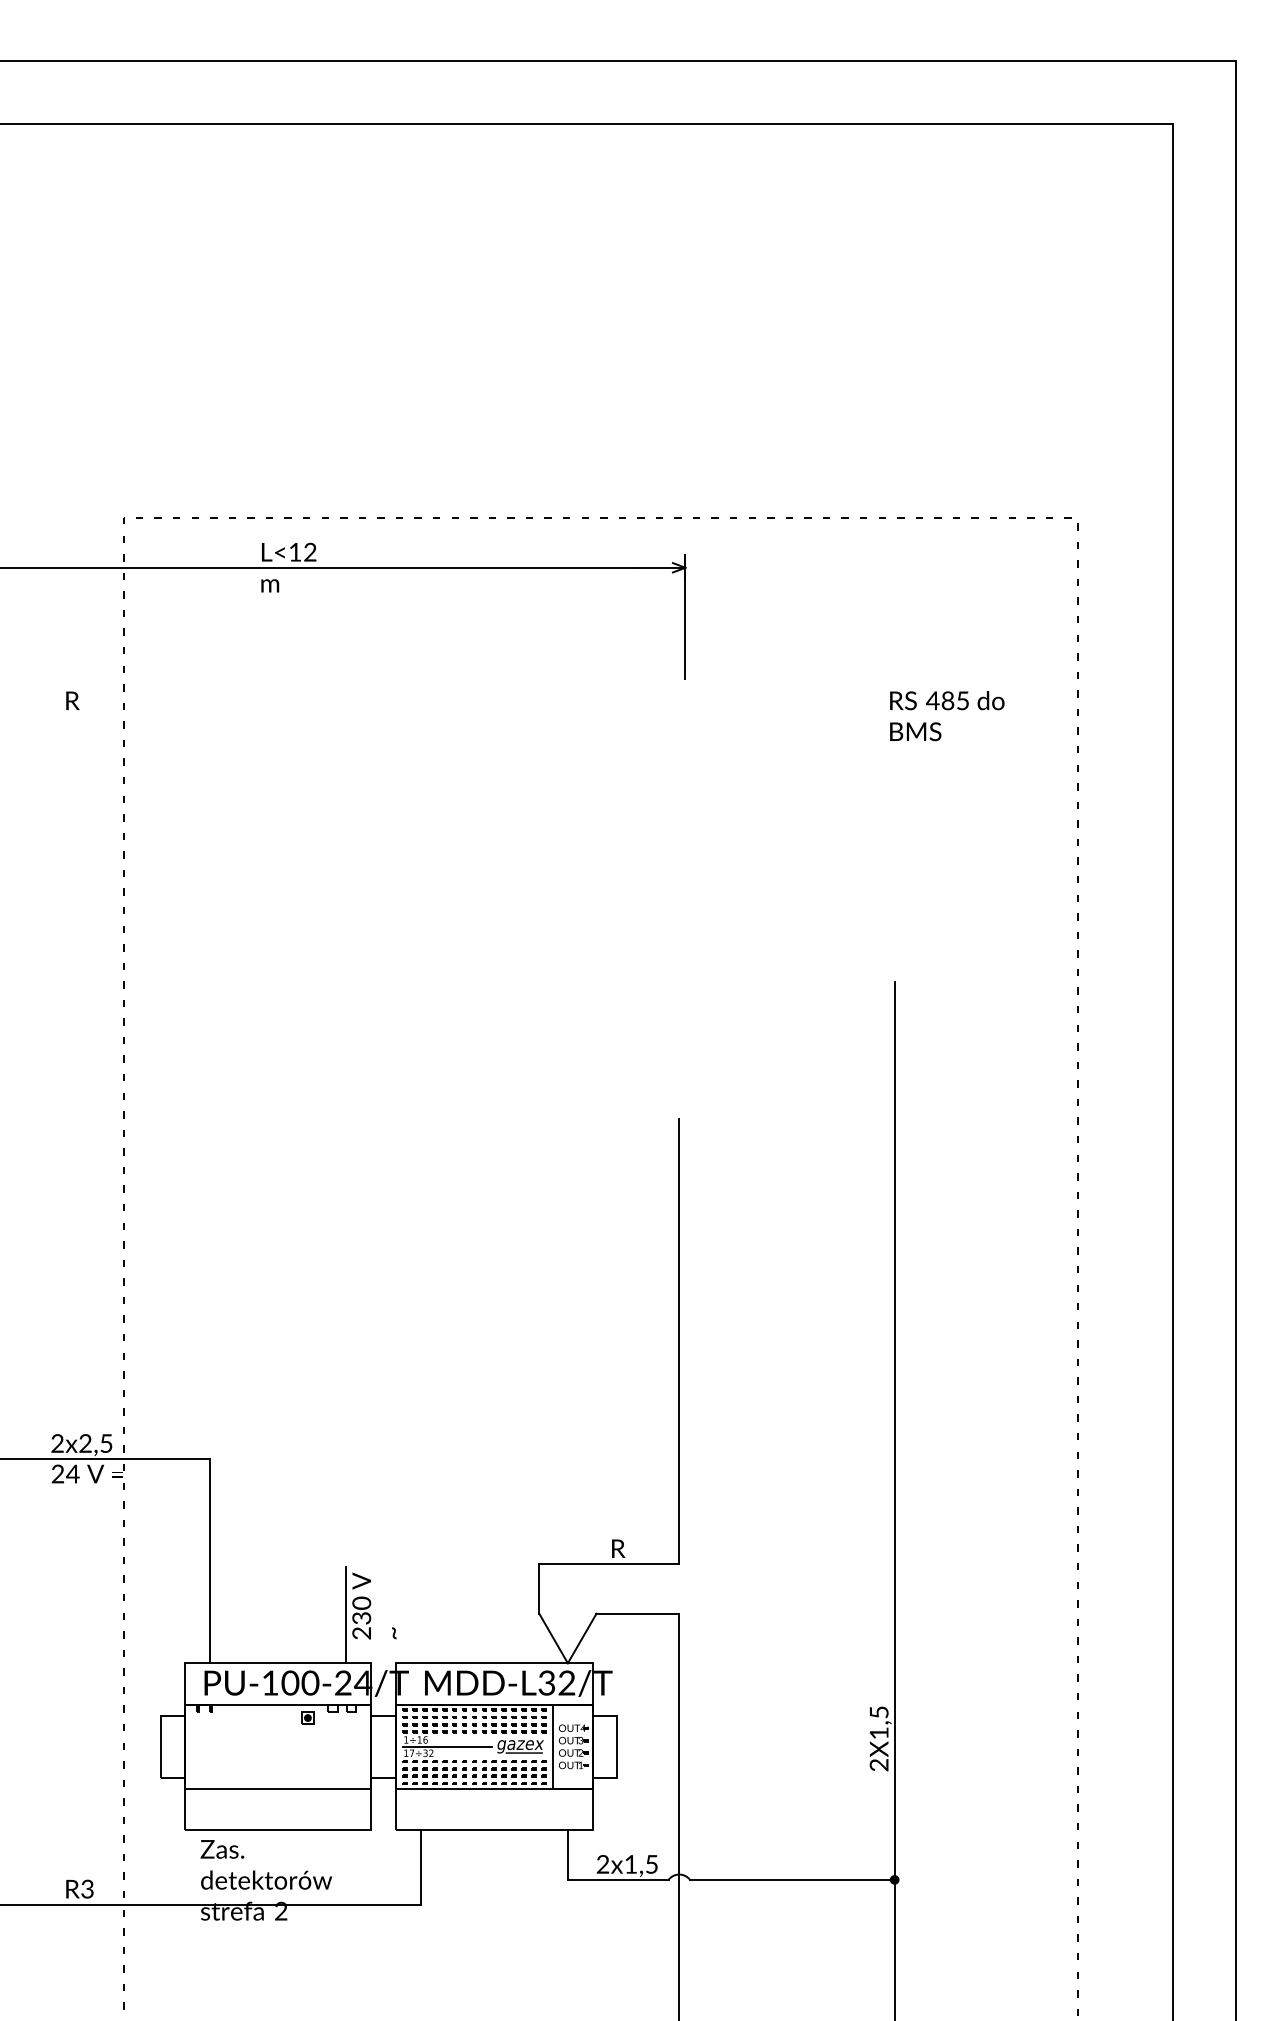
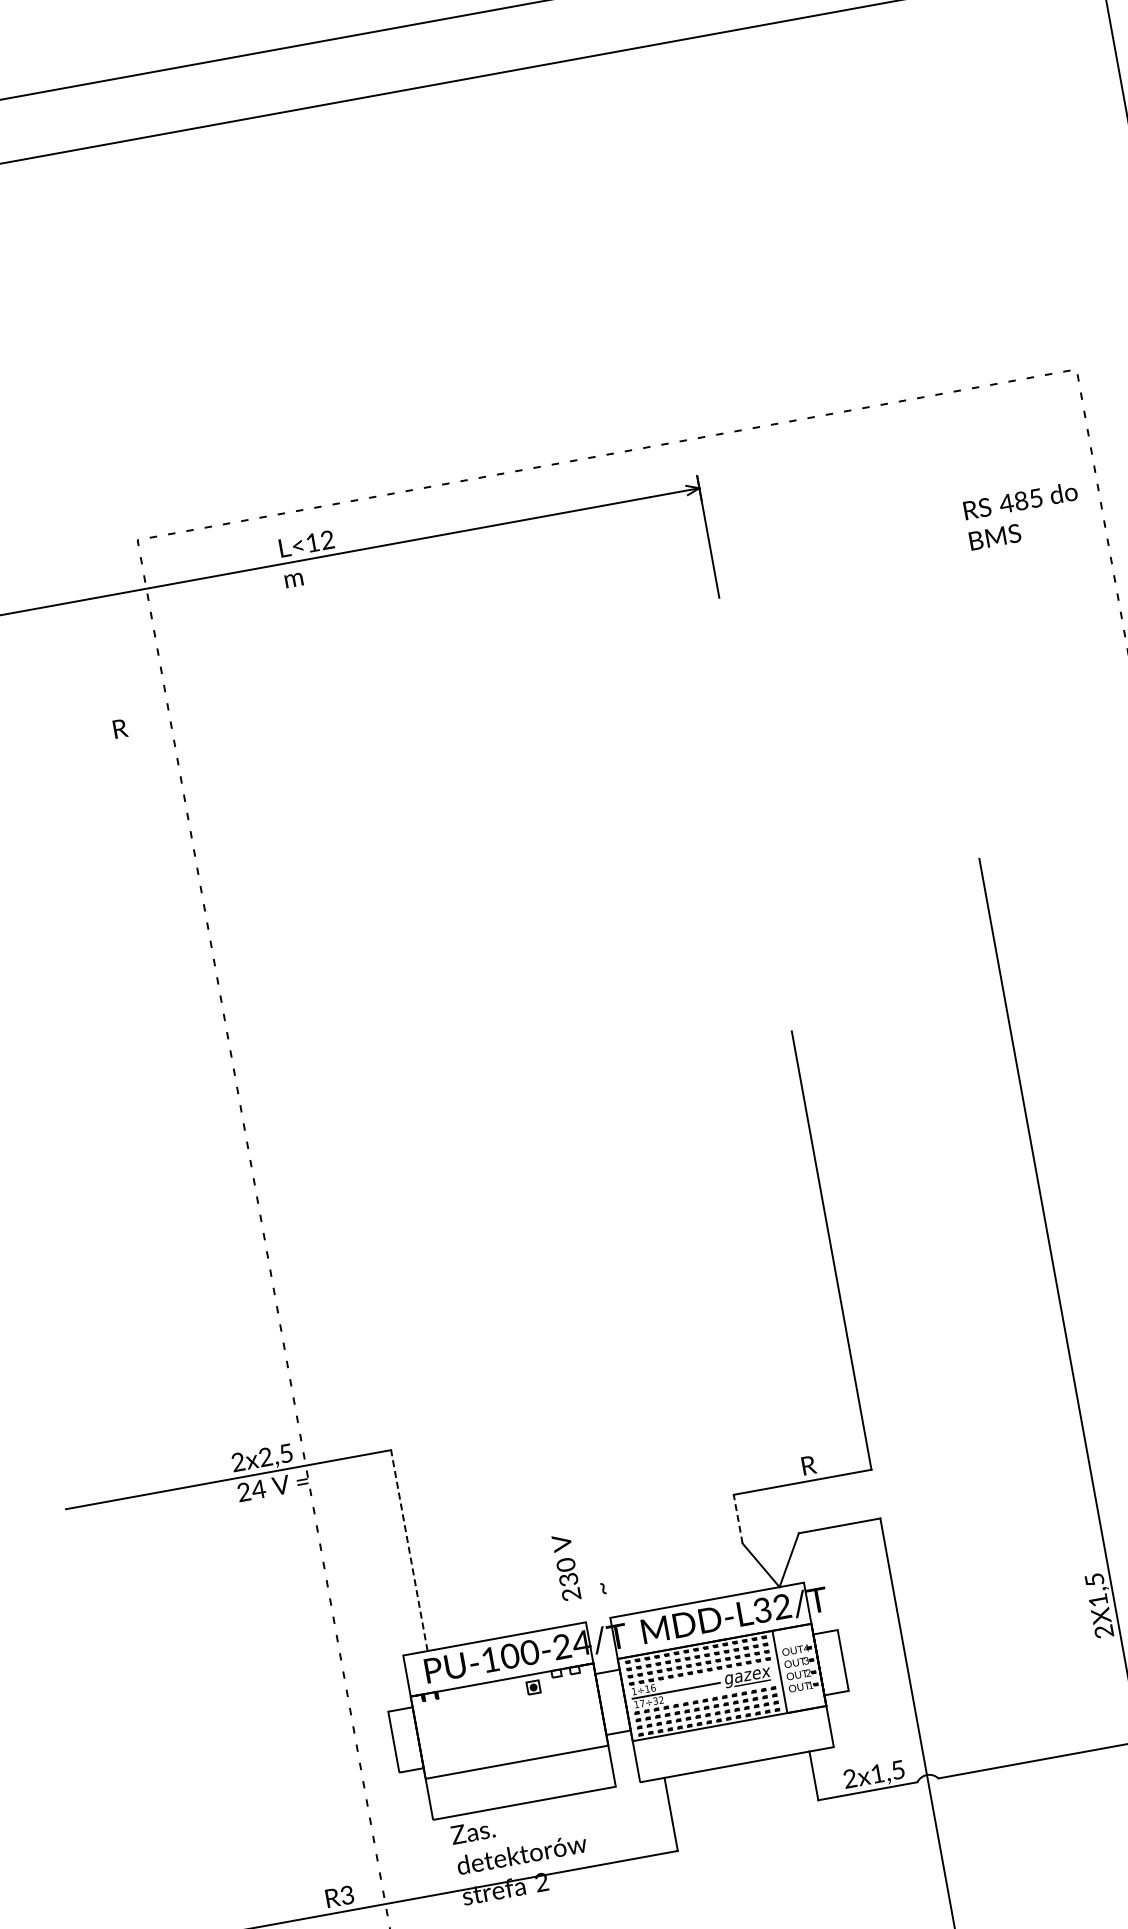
text: (947, 716) -> (1023, 516), moved
line: (210, 1560) -> (409, 1549), solid -> dashed
line: (539, 1589) -> (738, 1519), solid -> dashed
line: (346, 1615) -> (553, 1579), removed

